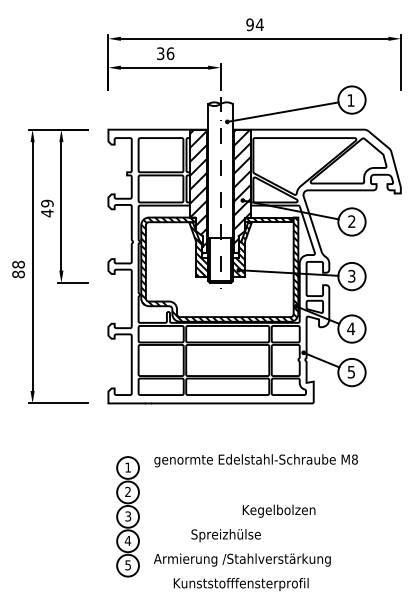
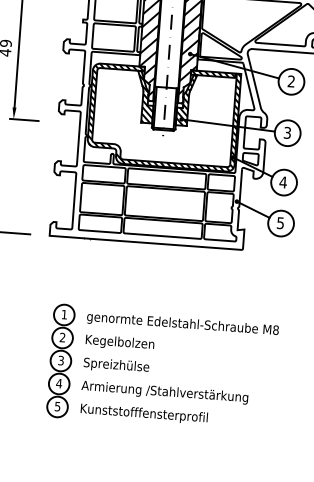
text: (255, 460) -> (182, 324), moved
text: (278, 510) -> (119, 342), moved
part: (127, 516) -> (60, 360), moved
text: (225, 535) -> (115, 365), moved
text: (240, 584) -> (143, 414), moved

